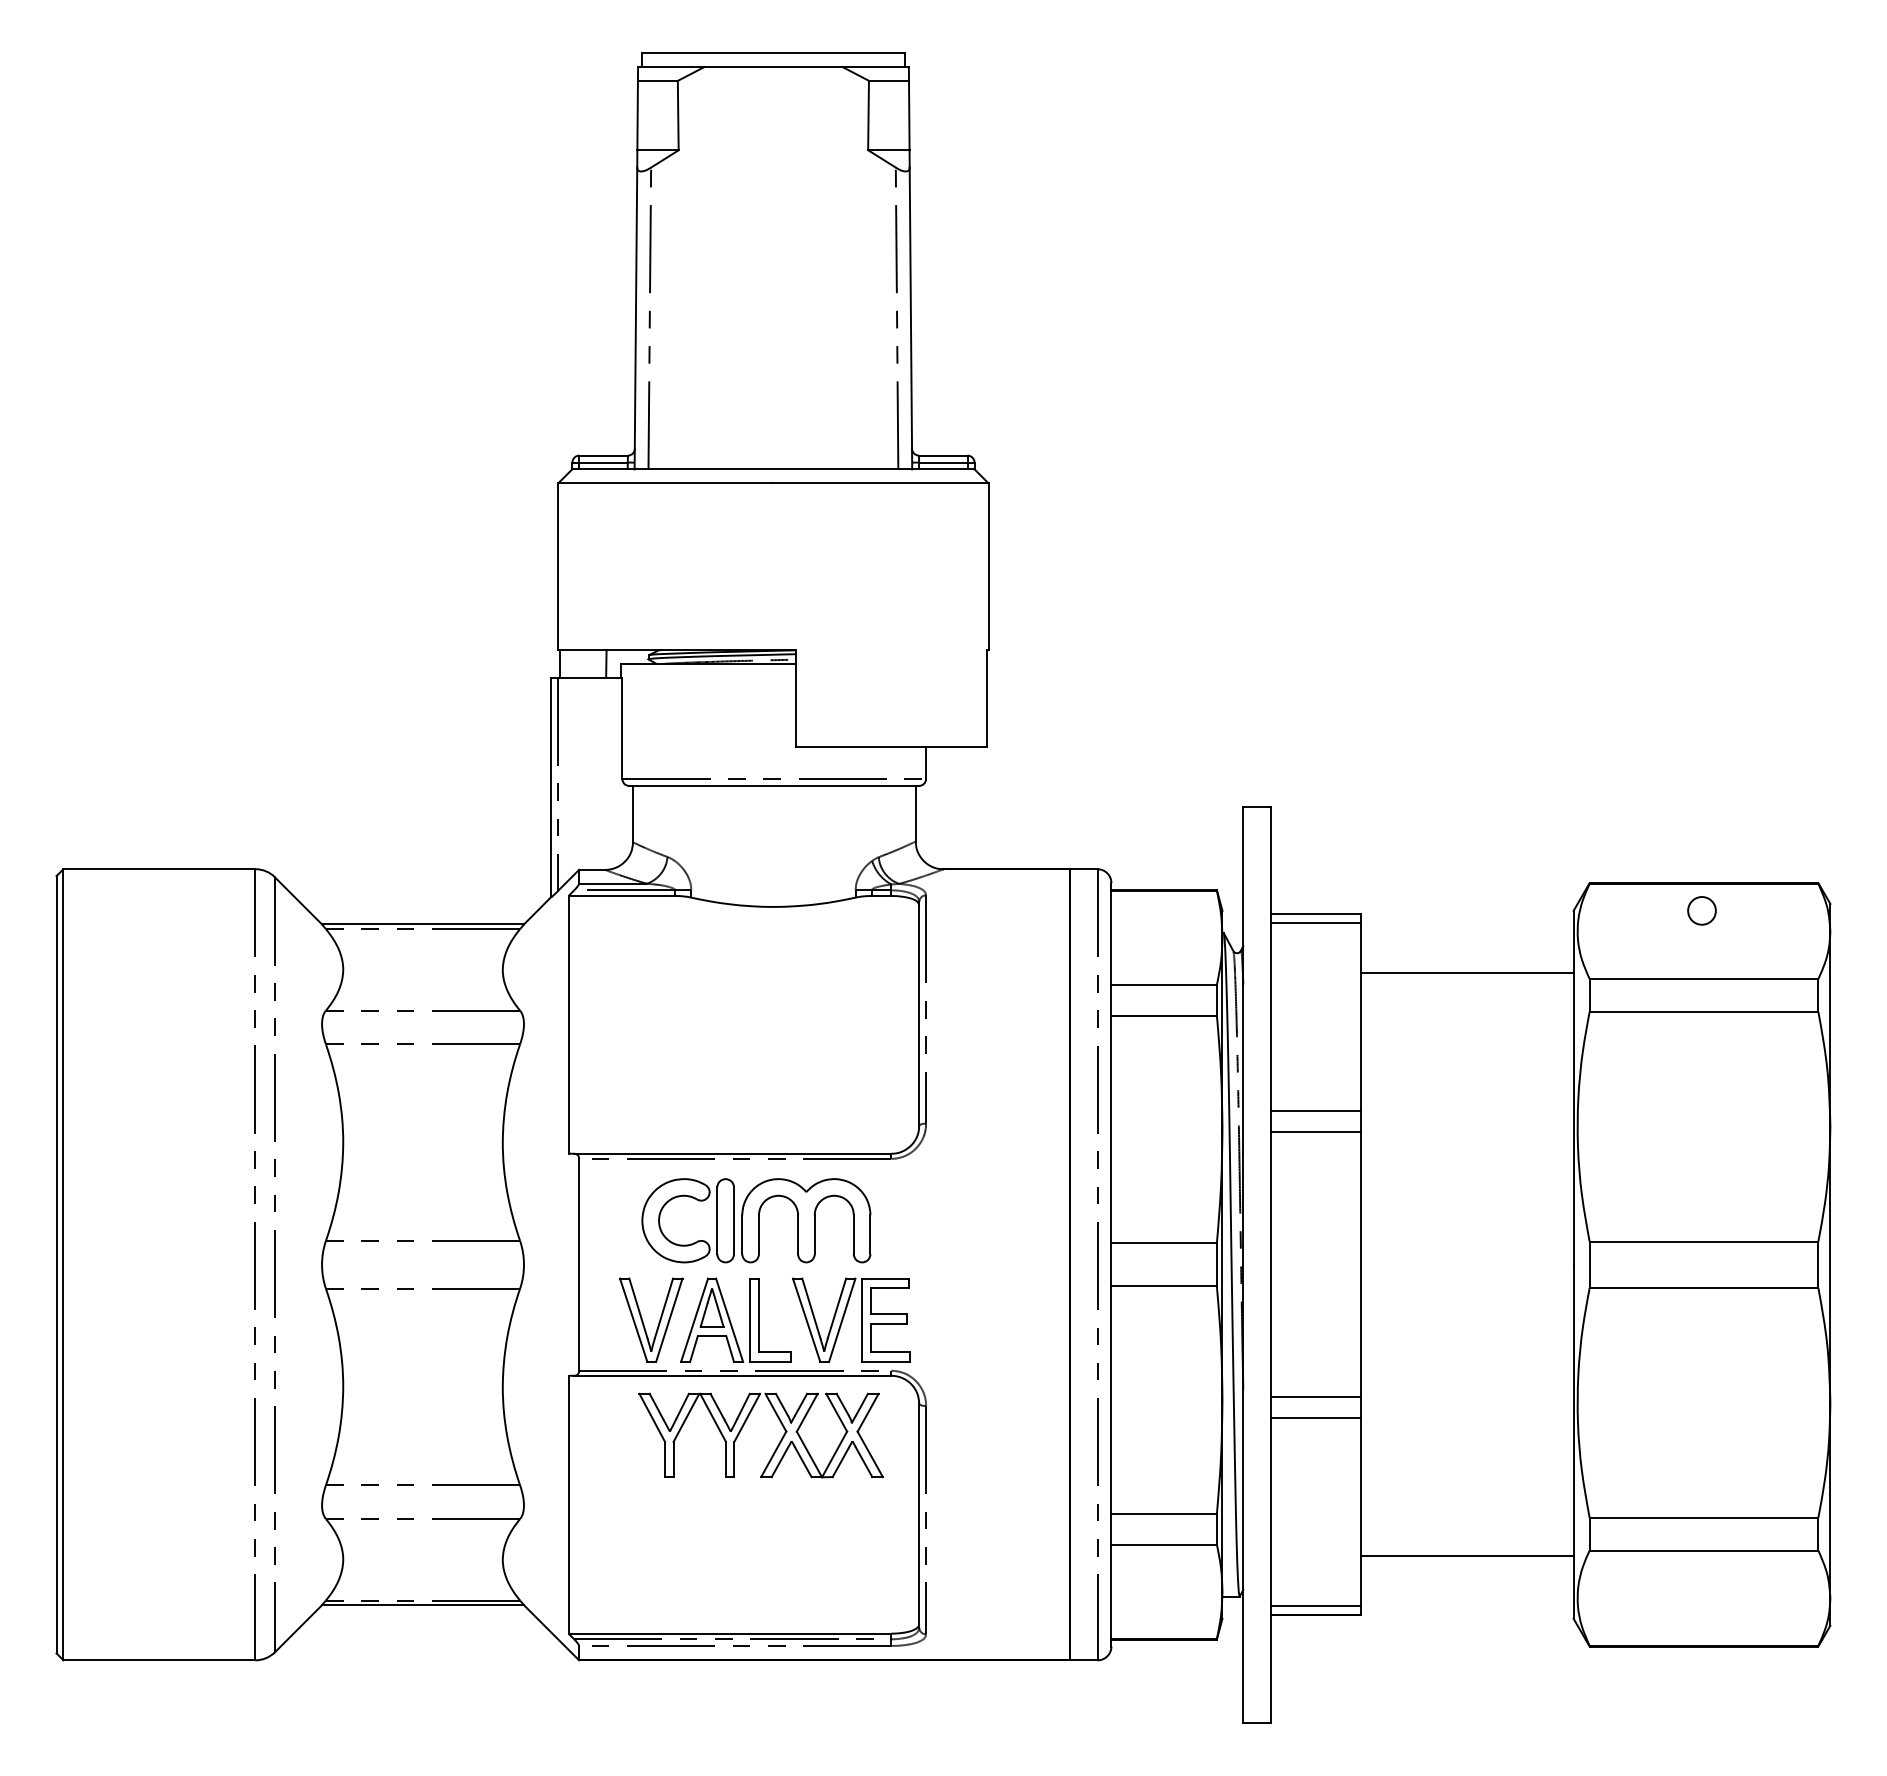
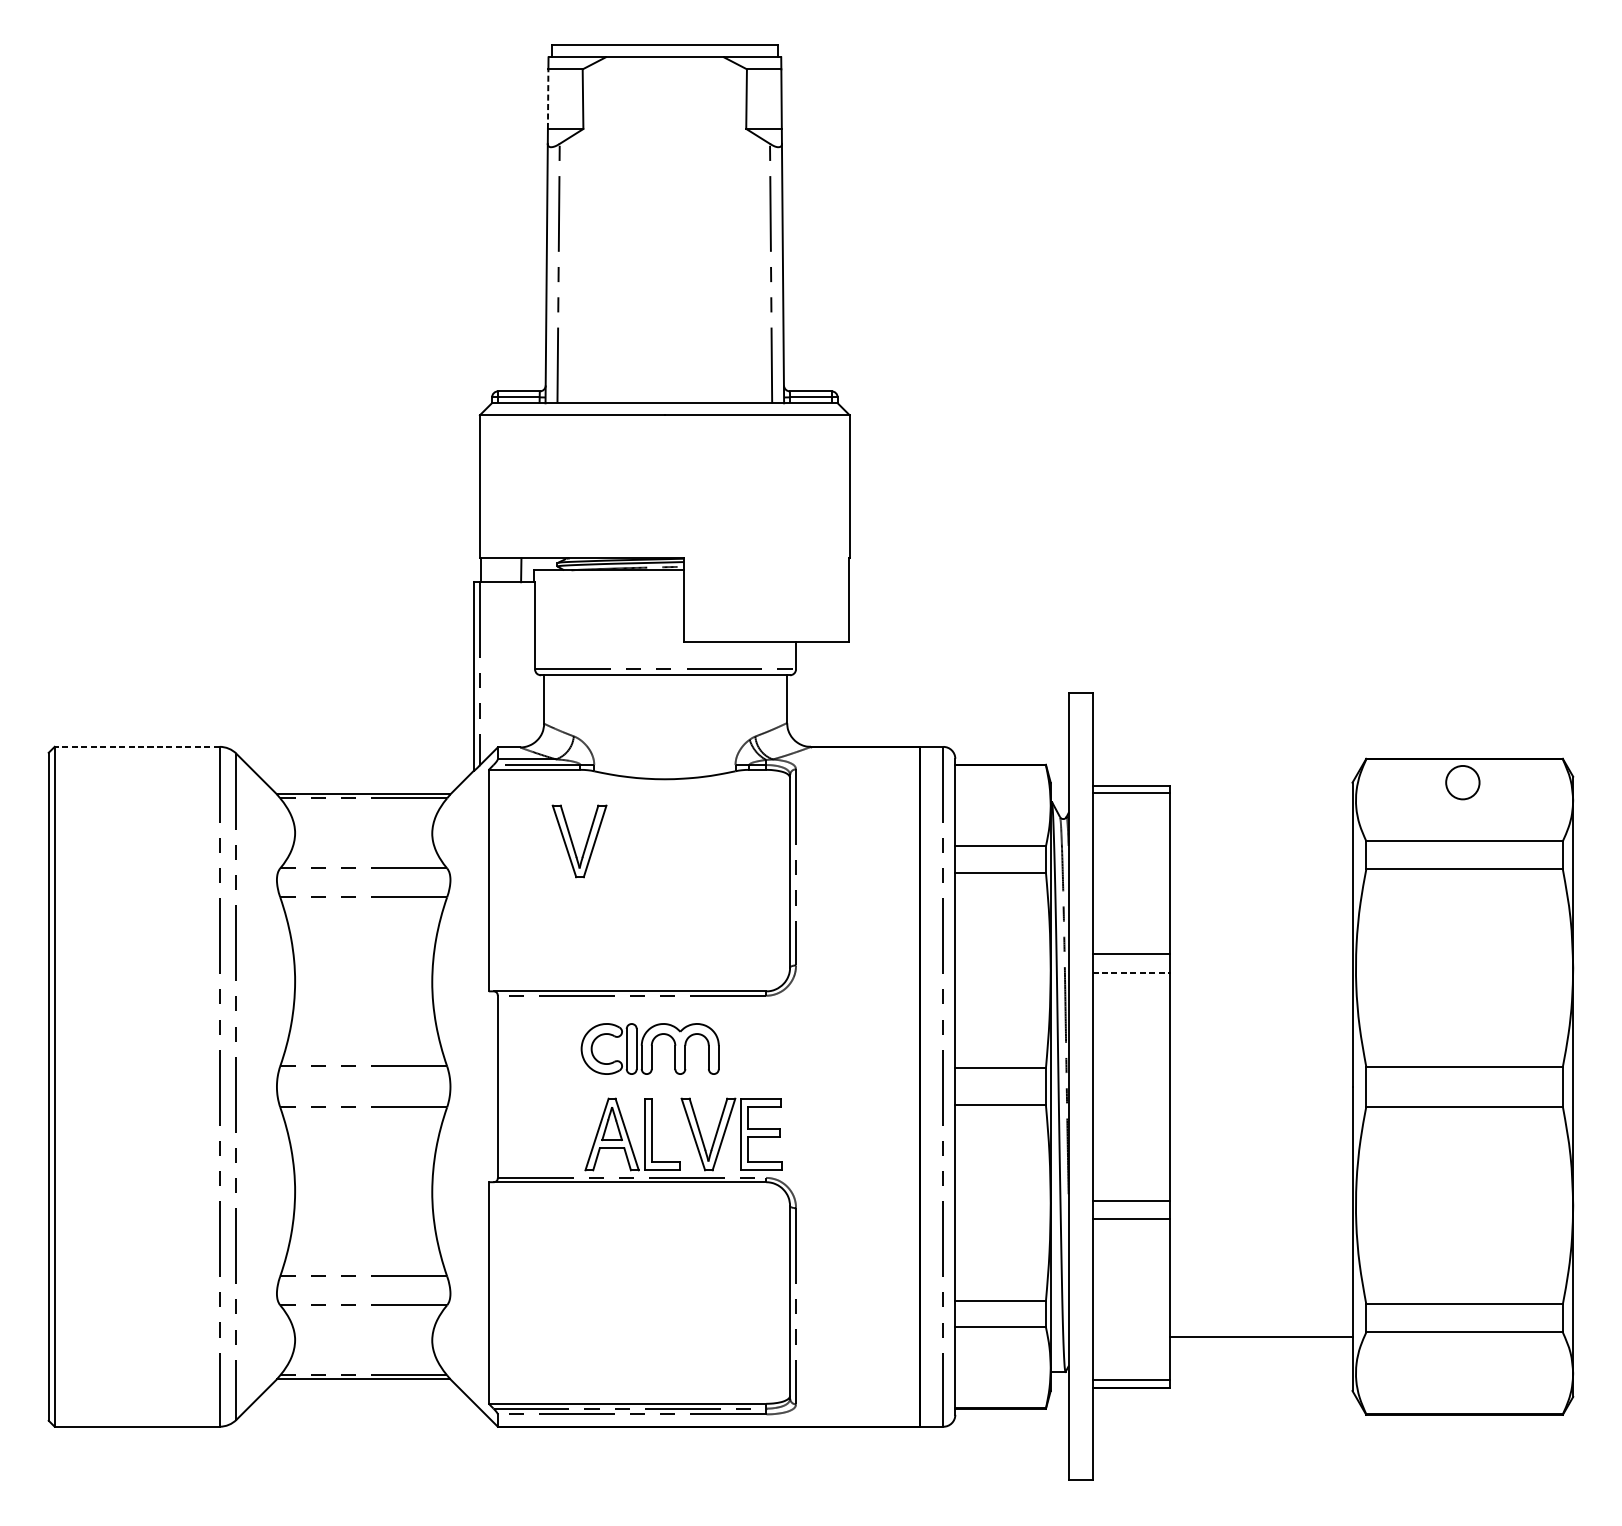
line: (637, 115) -> (548, 99), solid -> dashed
line: (159, 869) -> (137, 747), solid -> dashed
circle: (1701, 910) -> (1462, 782), size x1.4
line: (1467, 973) -> (1261, 836), removed
line: (1316, 1131) -> (1131, 972), solid -> dashed
part: (756, 1220) -> (650, 1048), size x0.7
part: (658, 1322) -> (585, 843), moved
part: (743, 1427) -> (639, 1226), removed

